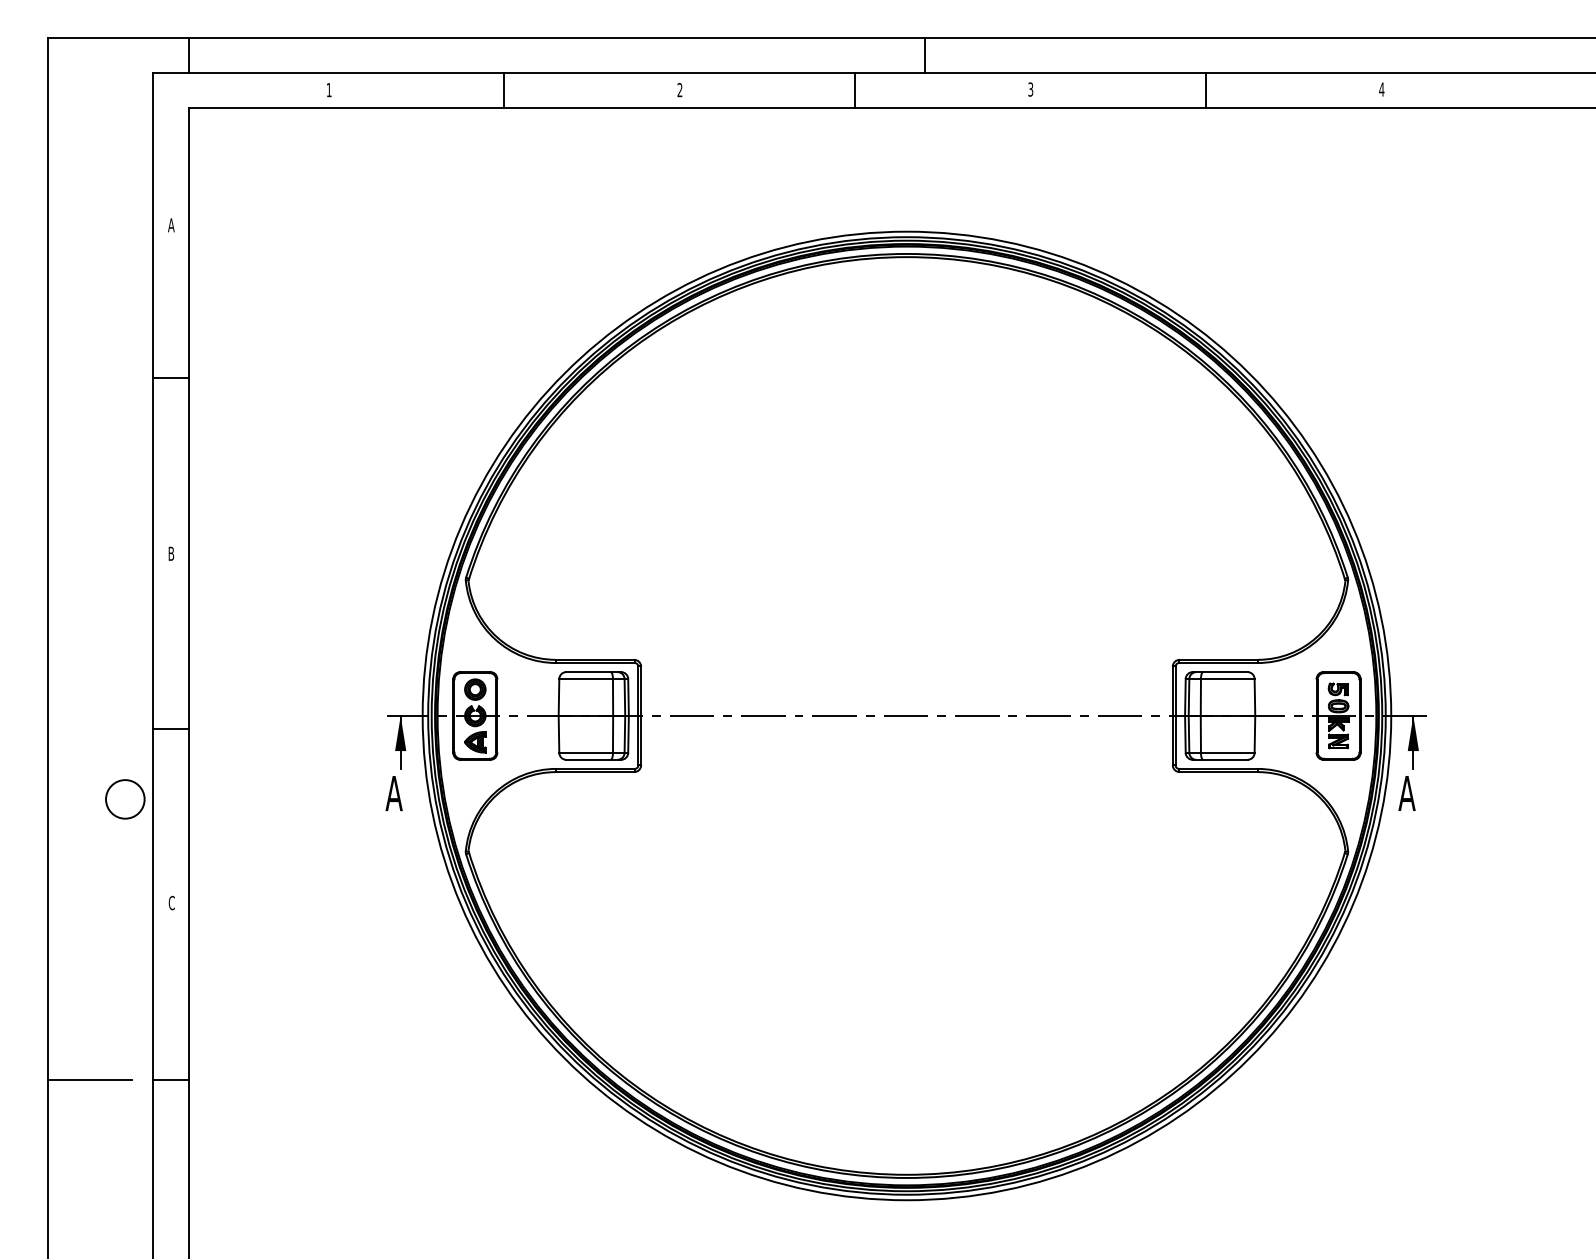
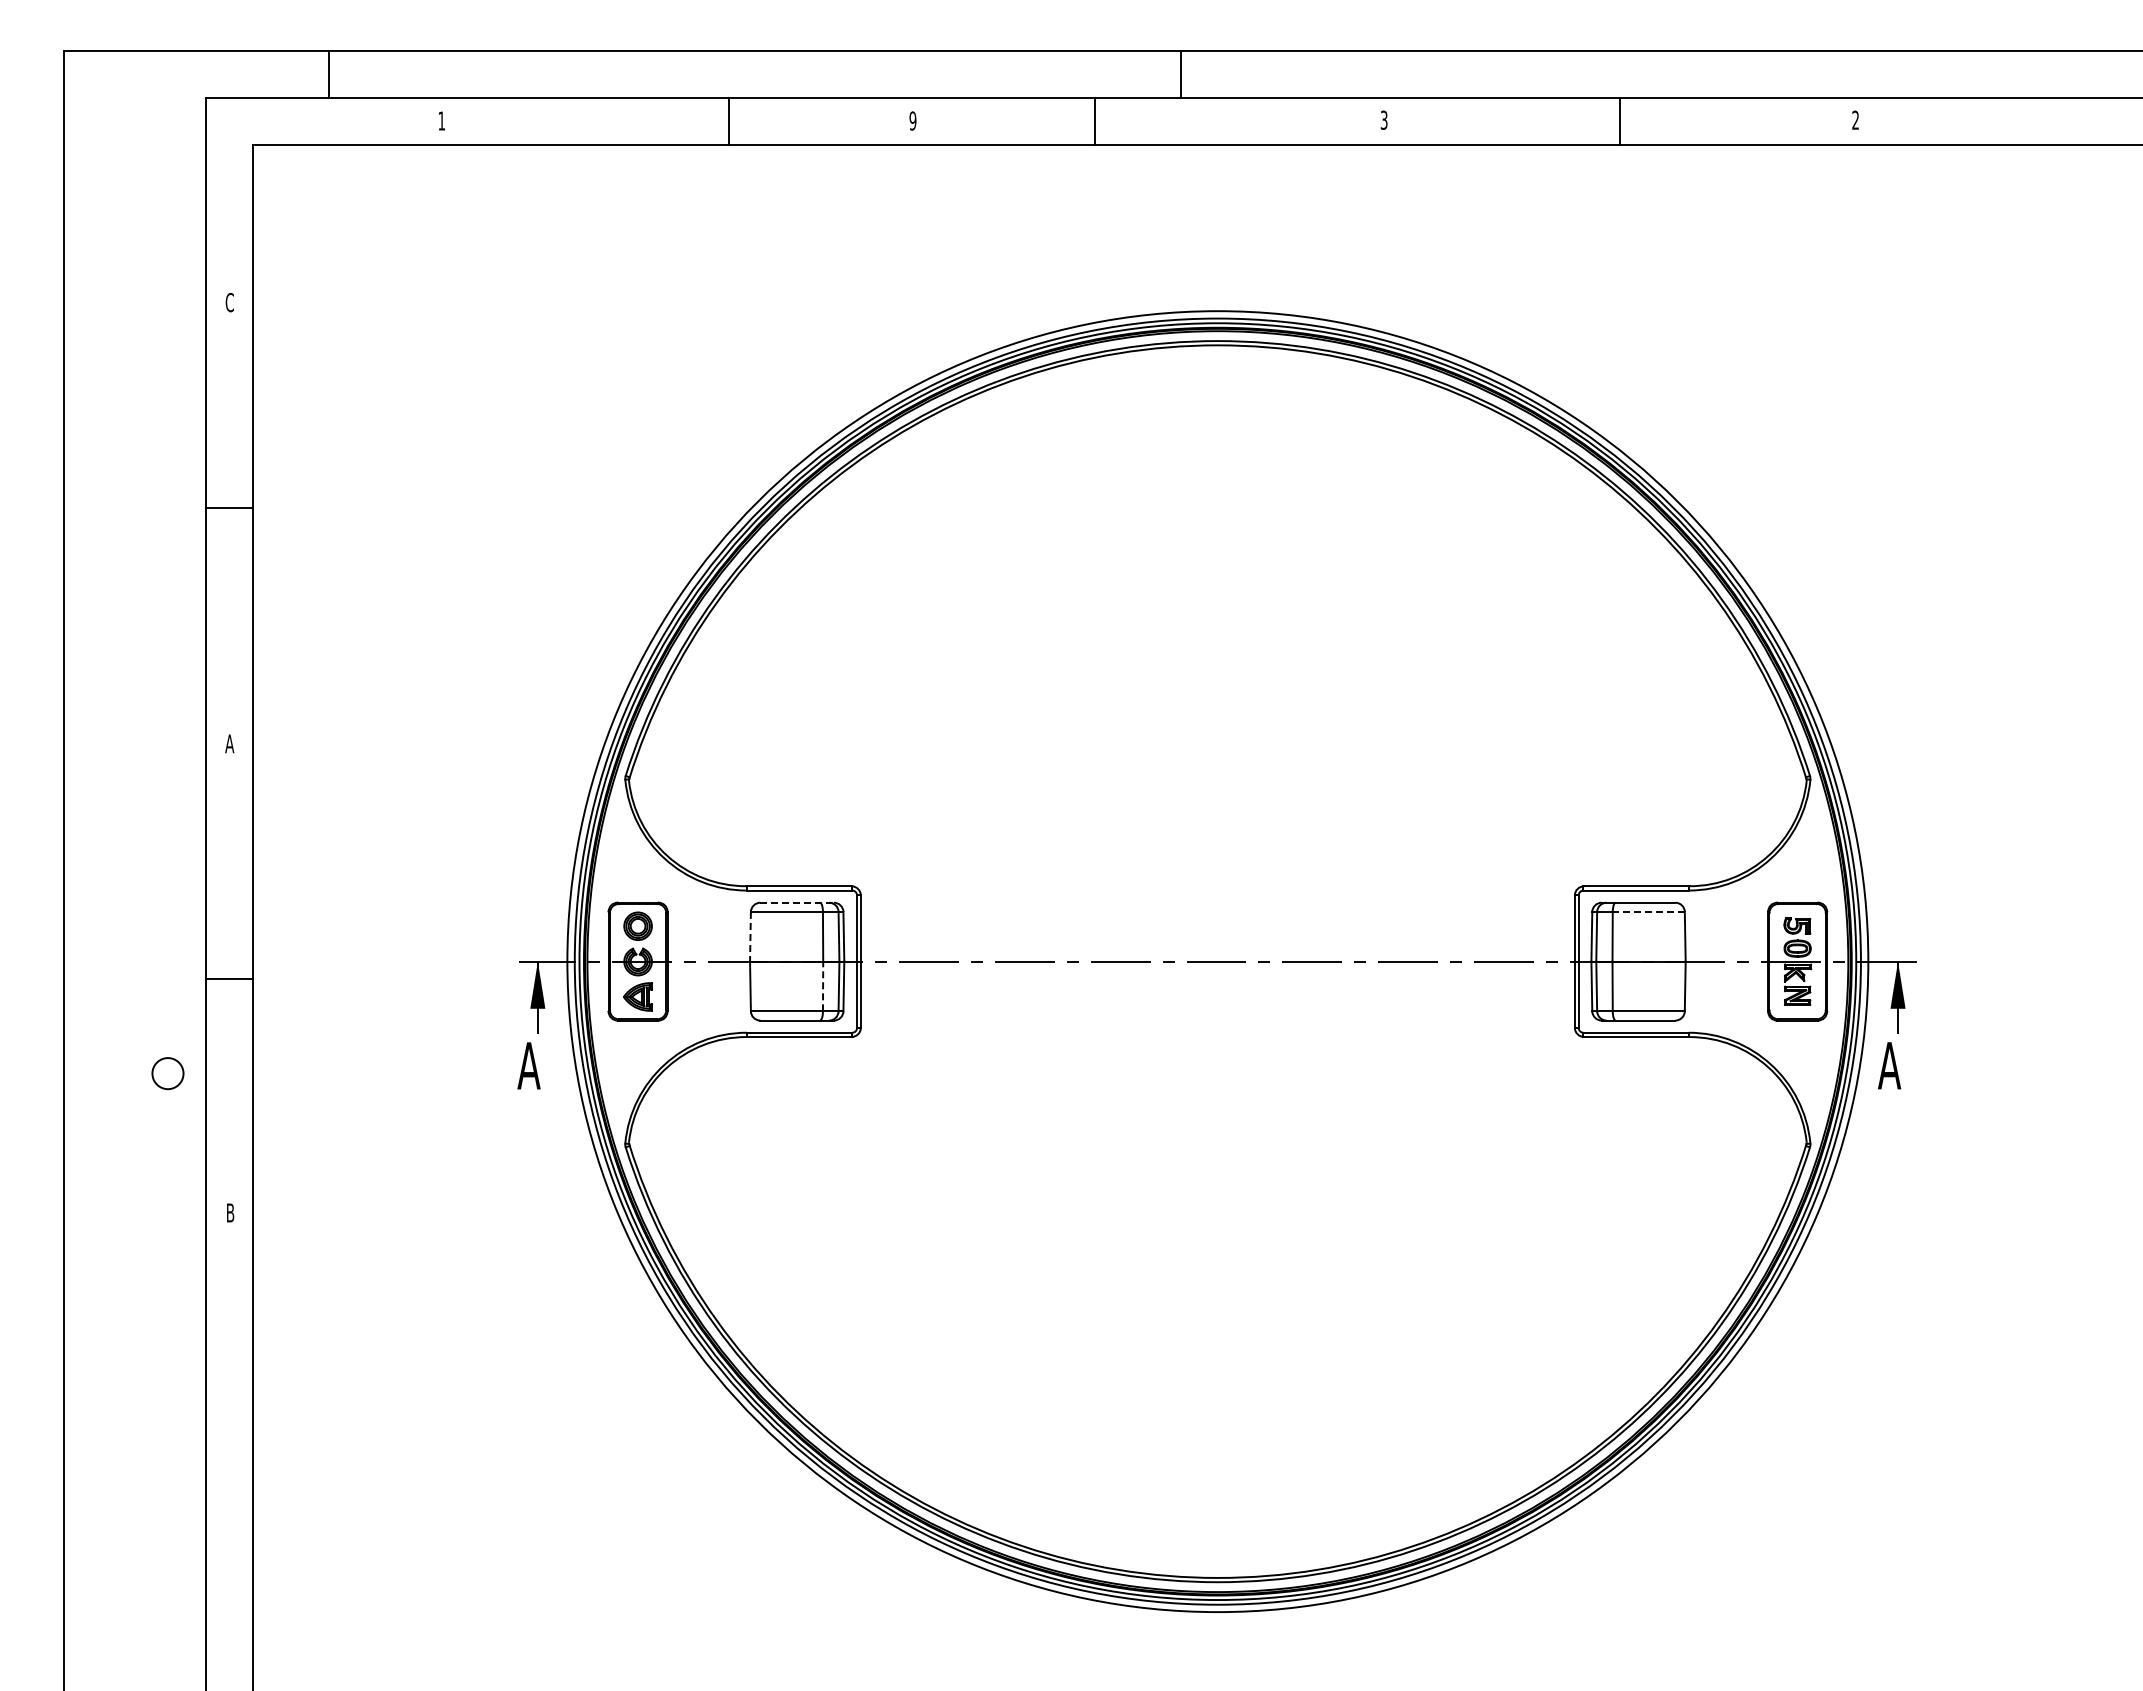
line: (188, 55) -> (328, 74), moved
line: (925, 55) -> (1180, 74), moved
text: (1381, 88) -> (1855, 119), 4 -> 2
text: (679, 89) -> (912, 120), 2 -> 9
line: (504, 90) -> (729, 121), moved
line: (855, 90) -> (1095, 121), moved
text: (171, 225) -> (229, 302), A -> C
text: (171, 553) -> (229, 743), B -> A
line: (594, 671) -> (797, 902), solid -> dashed
line: (1227, 678) -> (1648, 911), solid -> dashed
line: (559, 697) -> (750, 936), solid -> dashed
line: (613, 734) -> (823, 986), solid -> dashed
circle: (124, 799) -> (167, 1073), size x0.6
text: (171, 902) -> (230, 1212), C -> B
line: (89, 1079) -> (120, 1450), removed
line: (170, 1079) -> (228, 1450), removed

